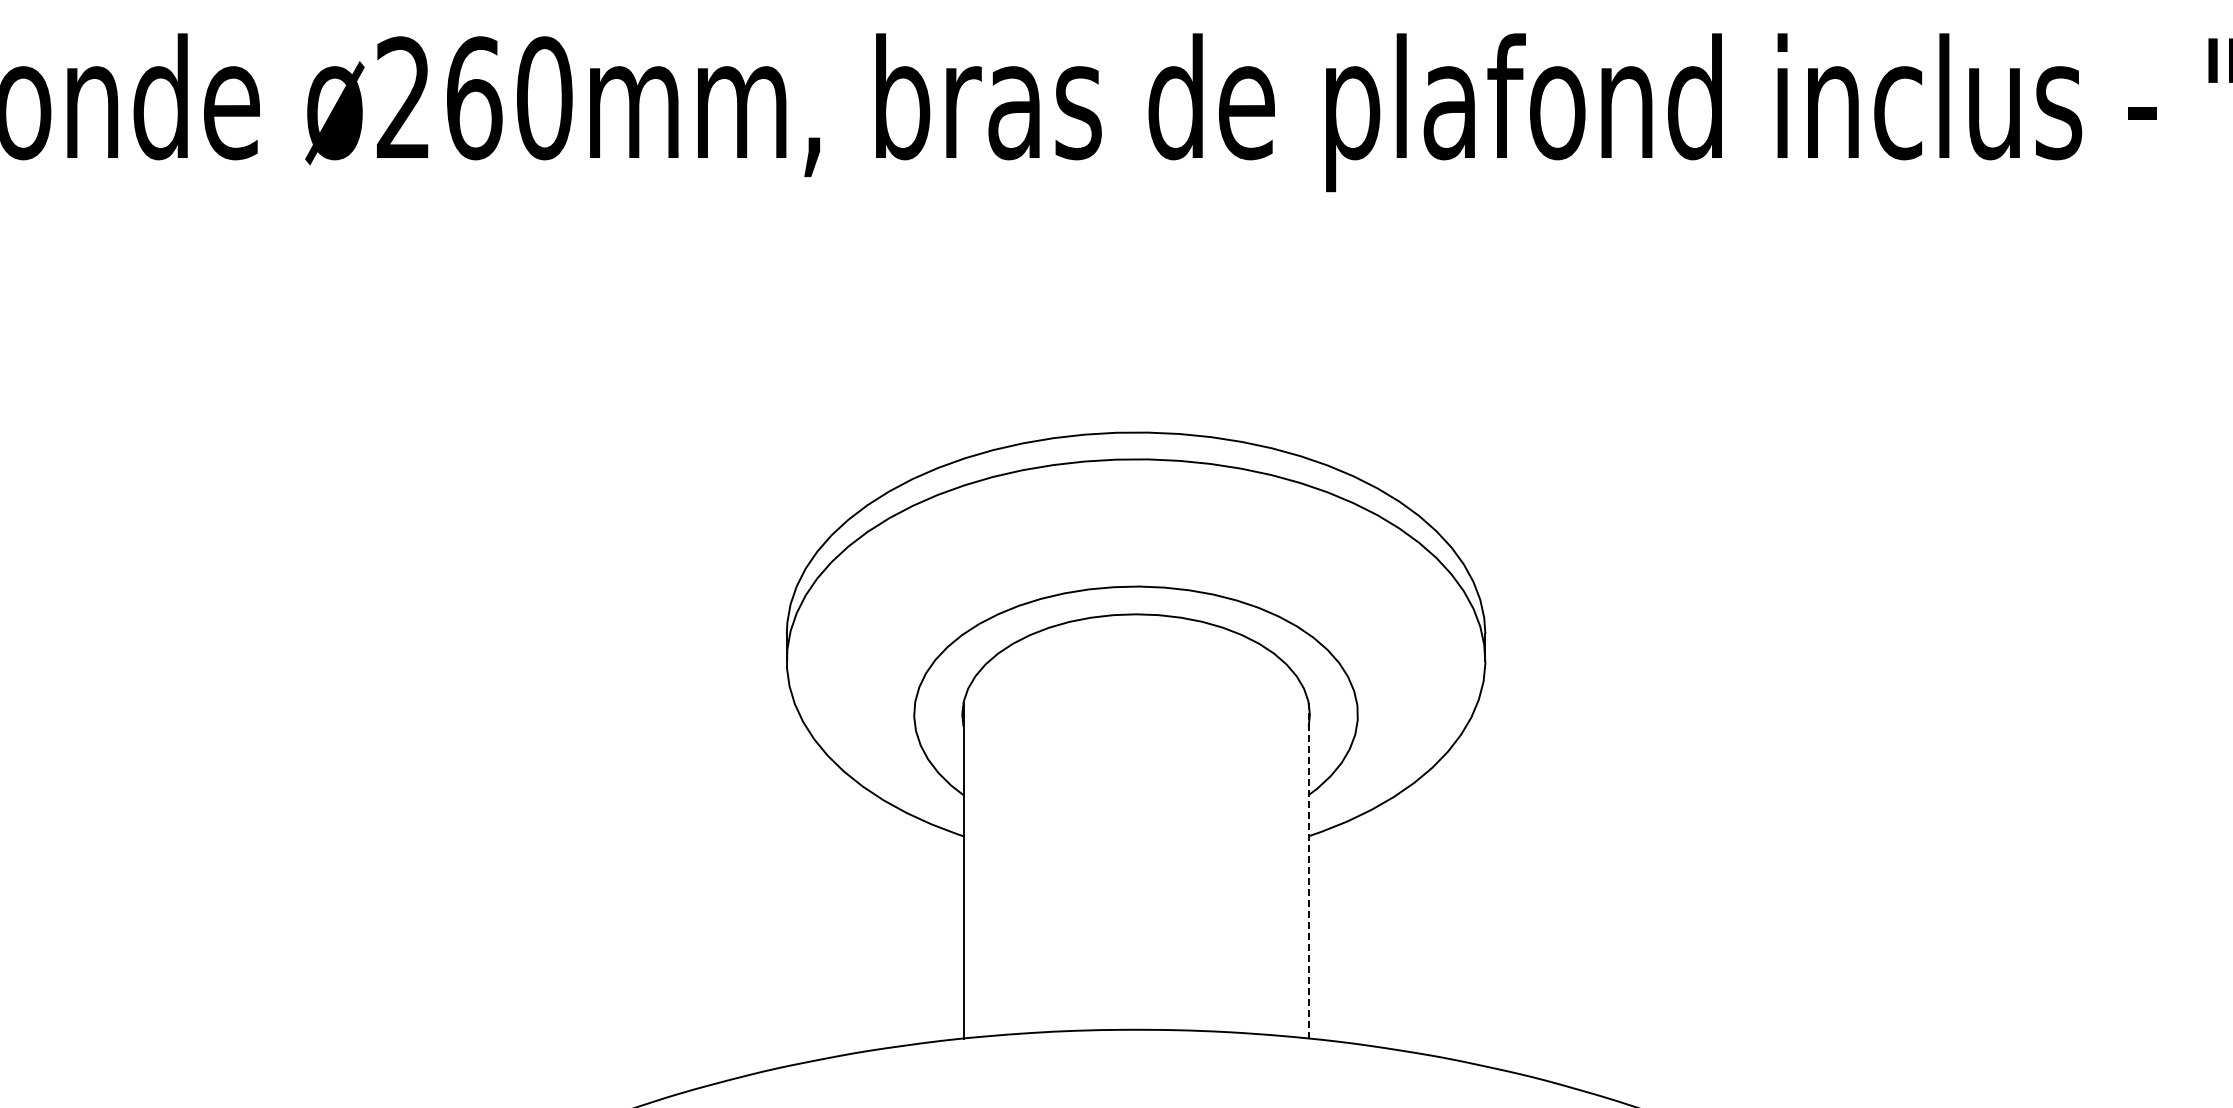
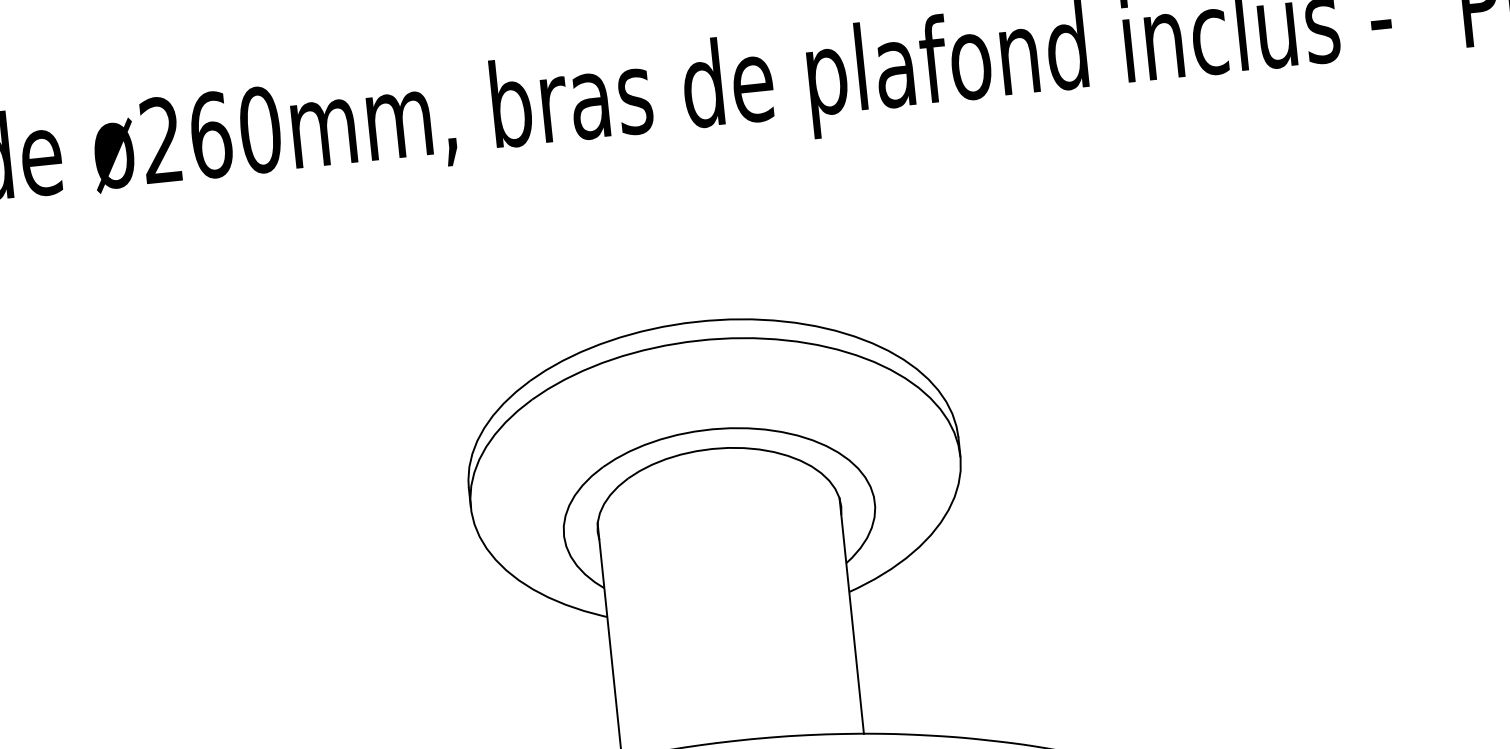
line: (1308, 870) -> (851, 616), dashed -> solid

